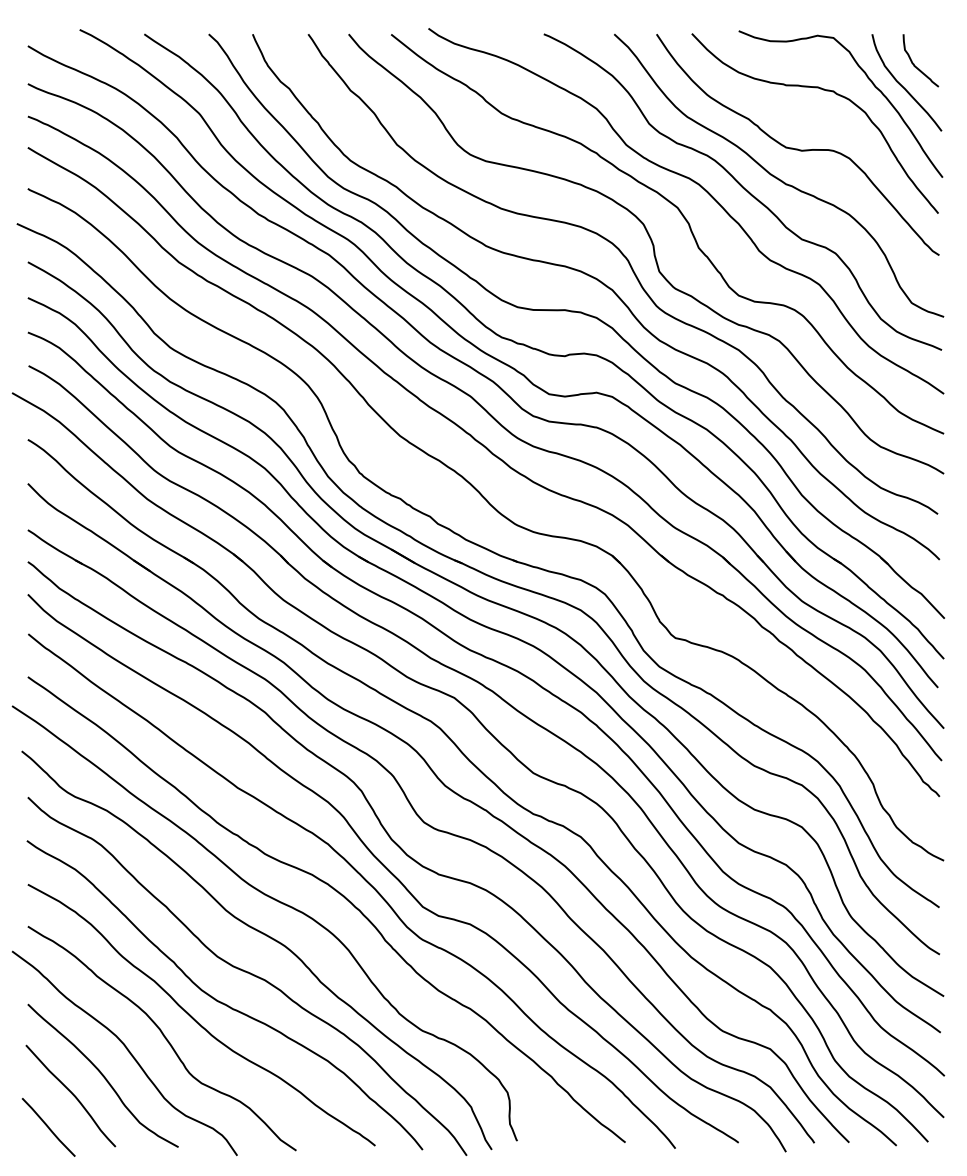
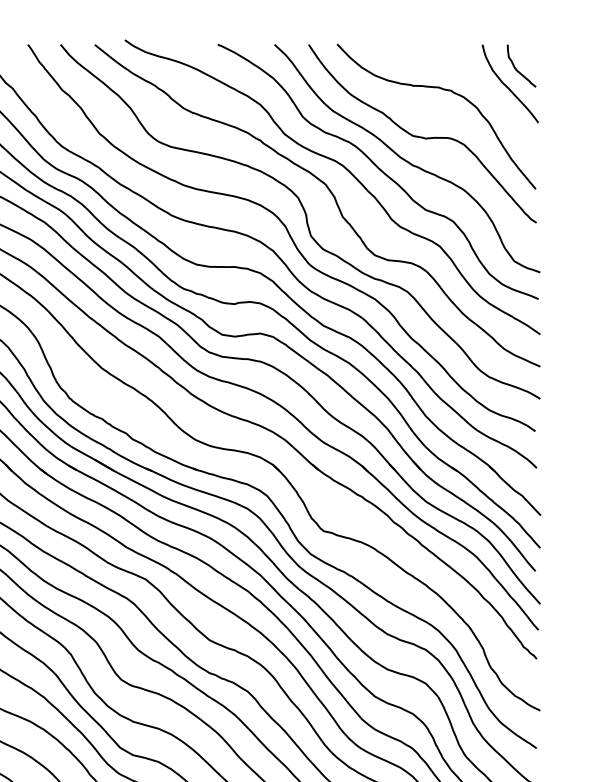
curve: (867, 78) -> (478, 80), removed

